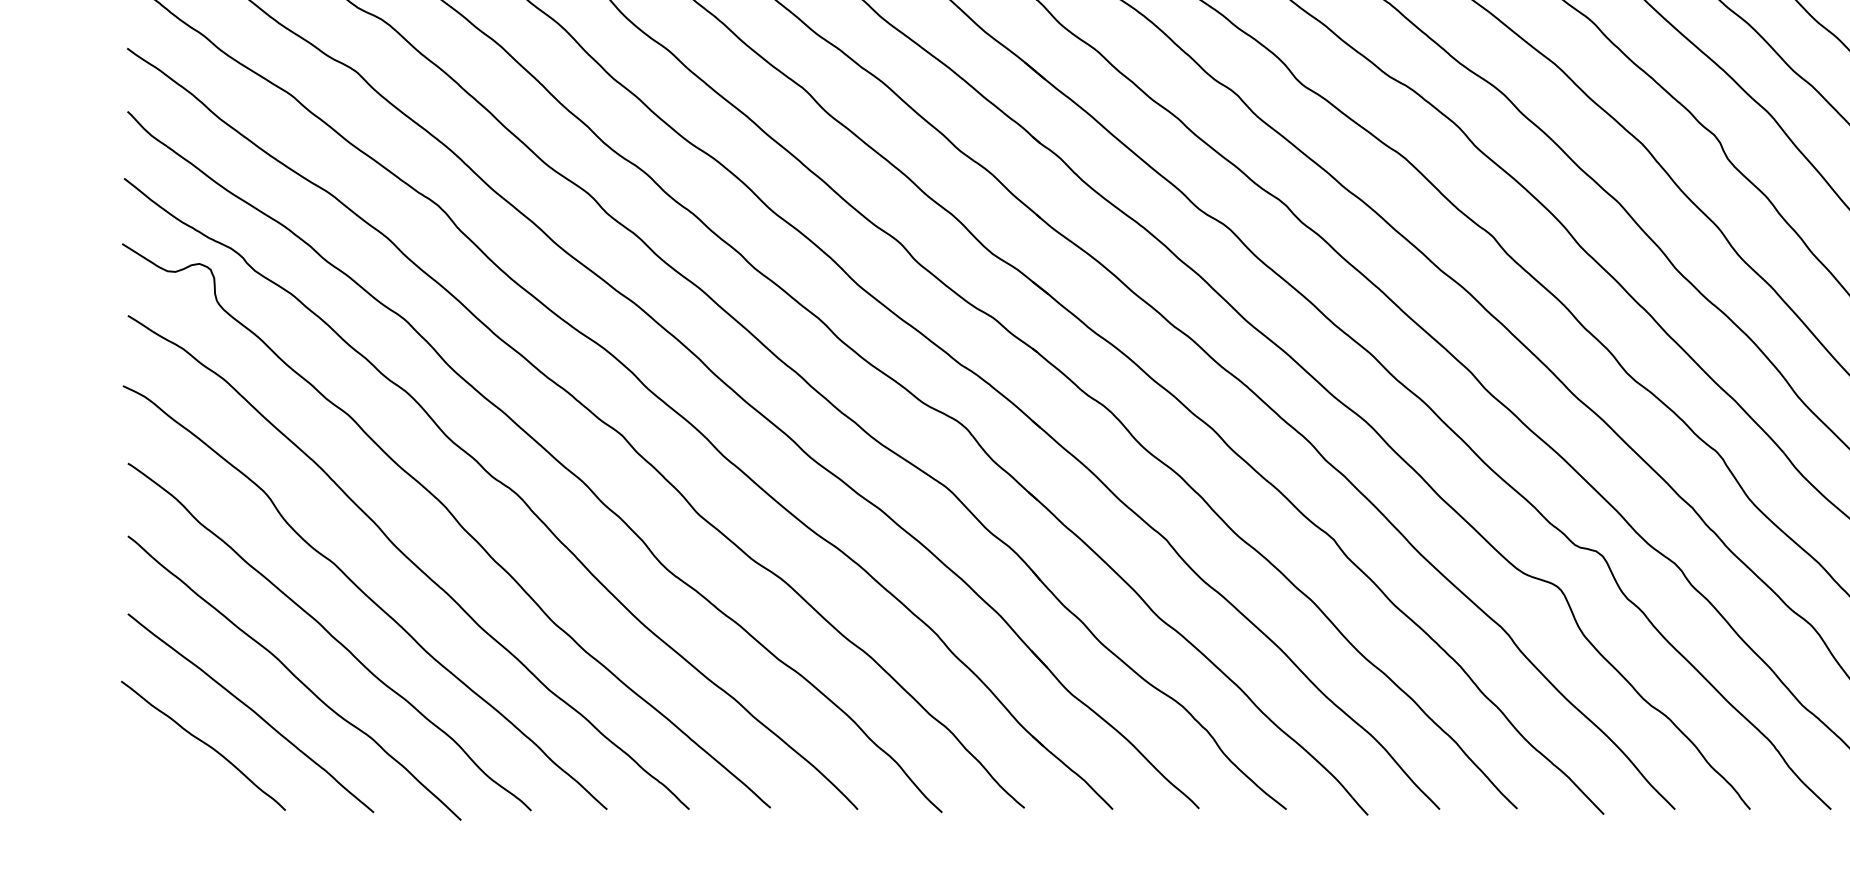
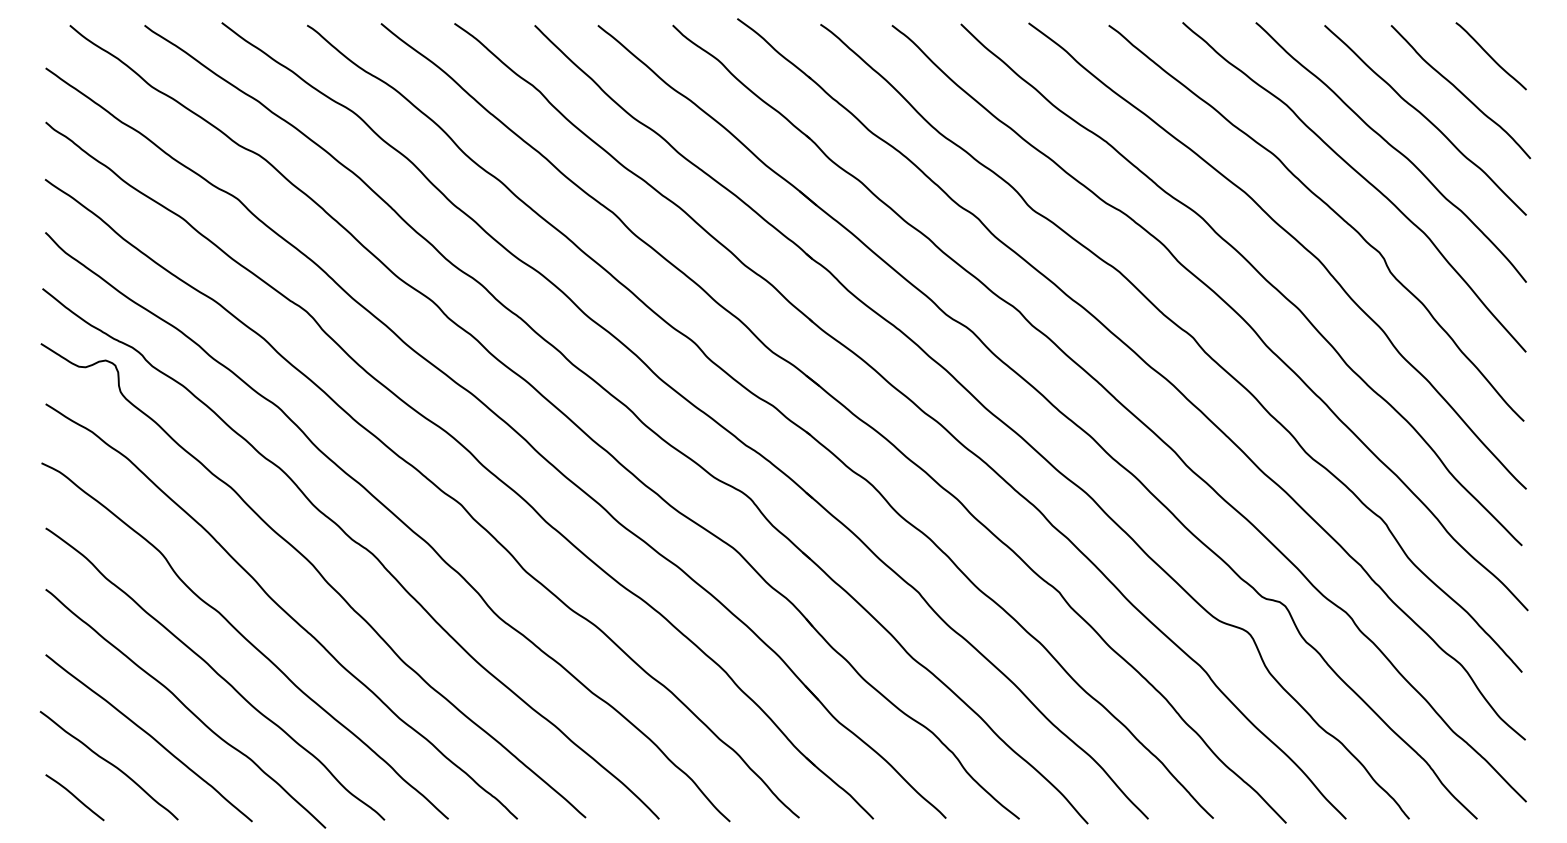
curve: (162, 783) -> (74, 797), added

